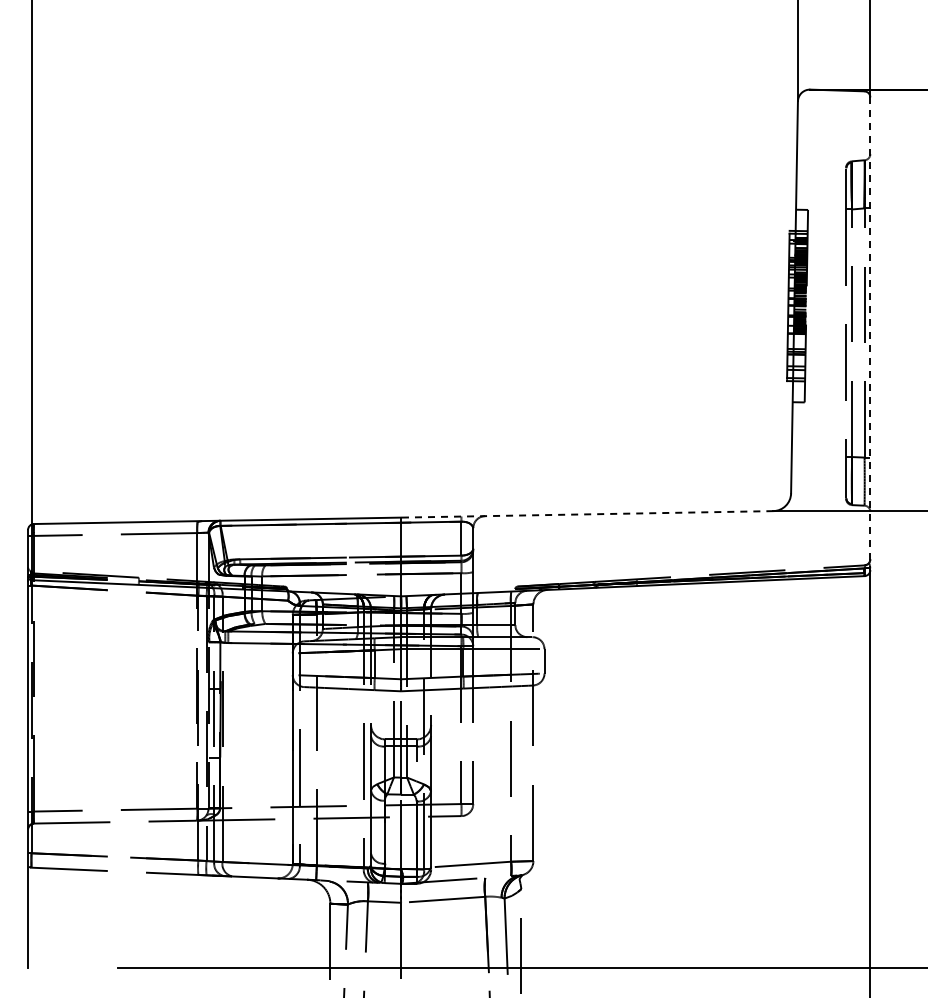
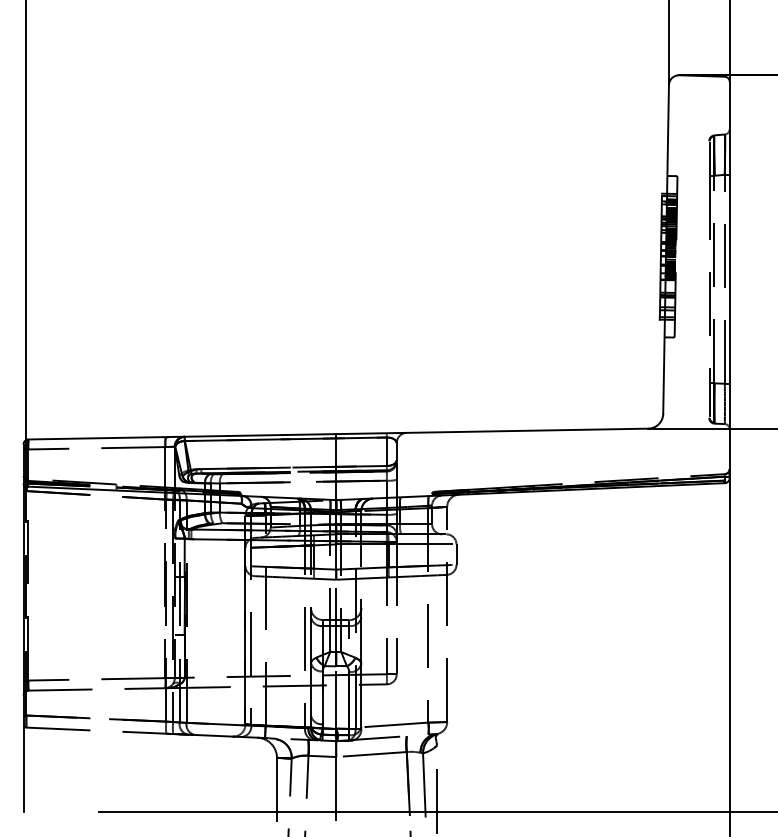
line: (870, 334) -> (729, 280), dashed -> solid
line: (586, 514) -> (491, 431), dashed -> solid

